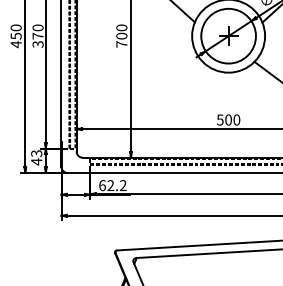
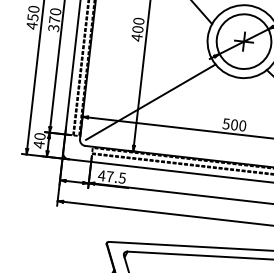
text: (121, 44) -> (136, 37), 700 -> 400
line: (142, 106) -> (150, 101), added
text: (36, 153) -> (39, 136), 43 -> 40
text: (112, 185) -> (111, 176), 62.2 -> 47.5

